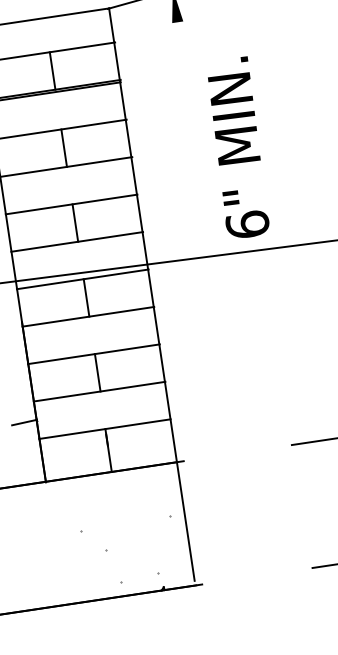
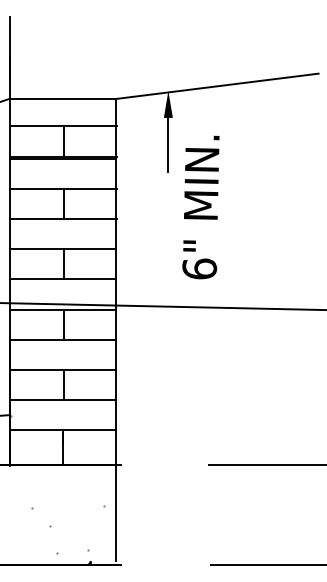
line: (182, 55) -> (168, 144), added
text: (237, 148) -> (200, 207), moved

